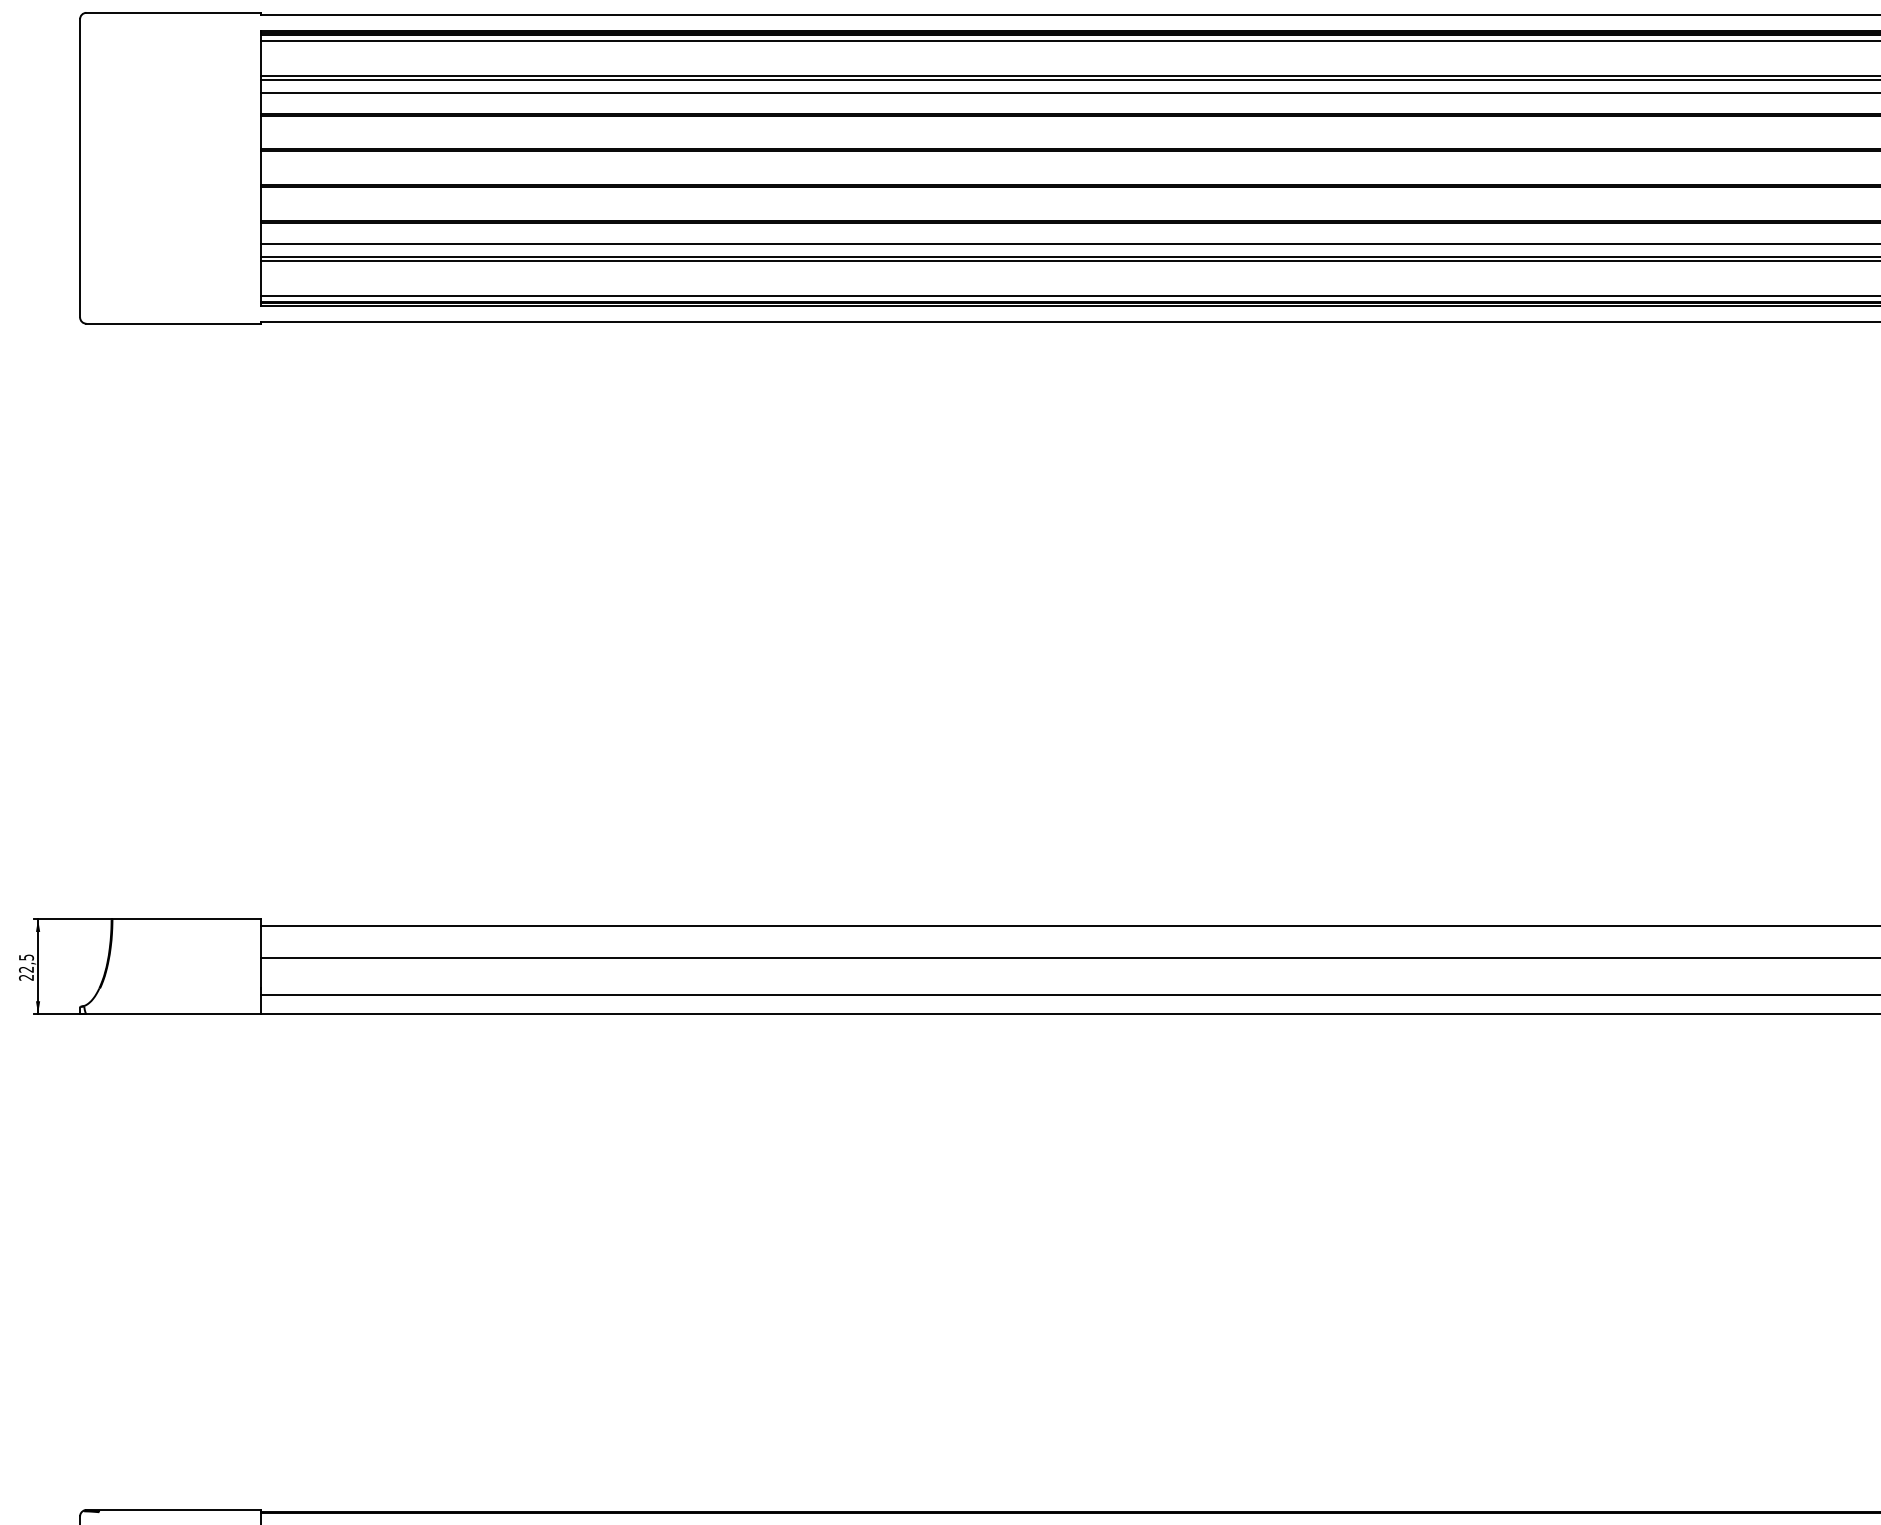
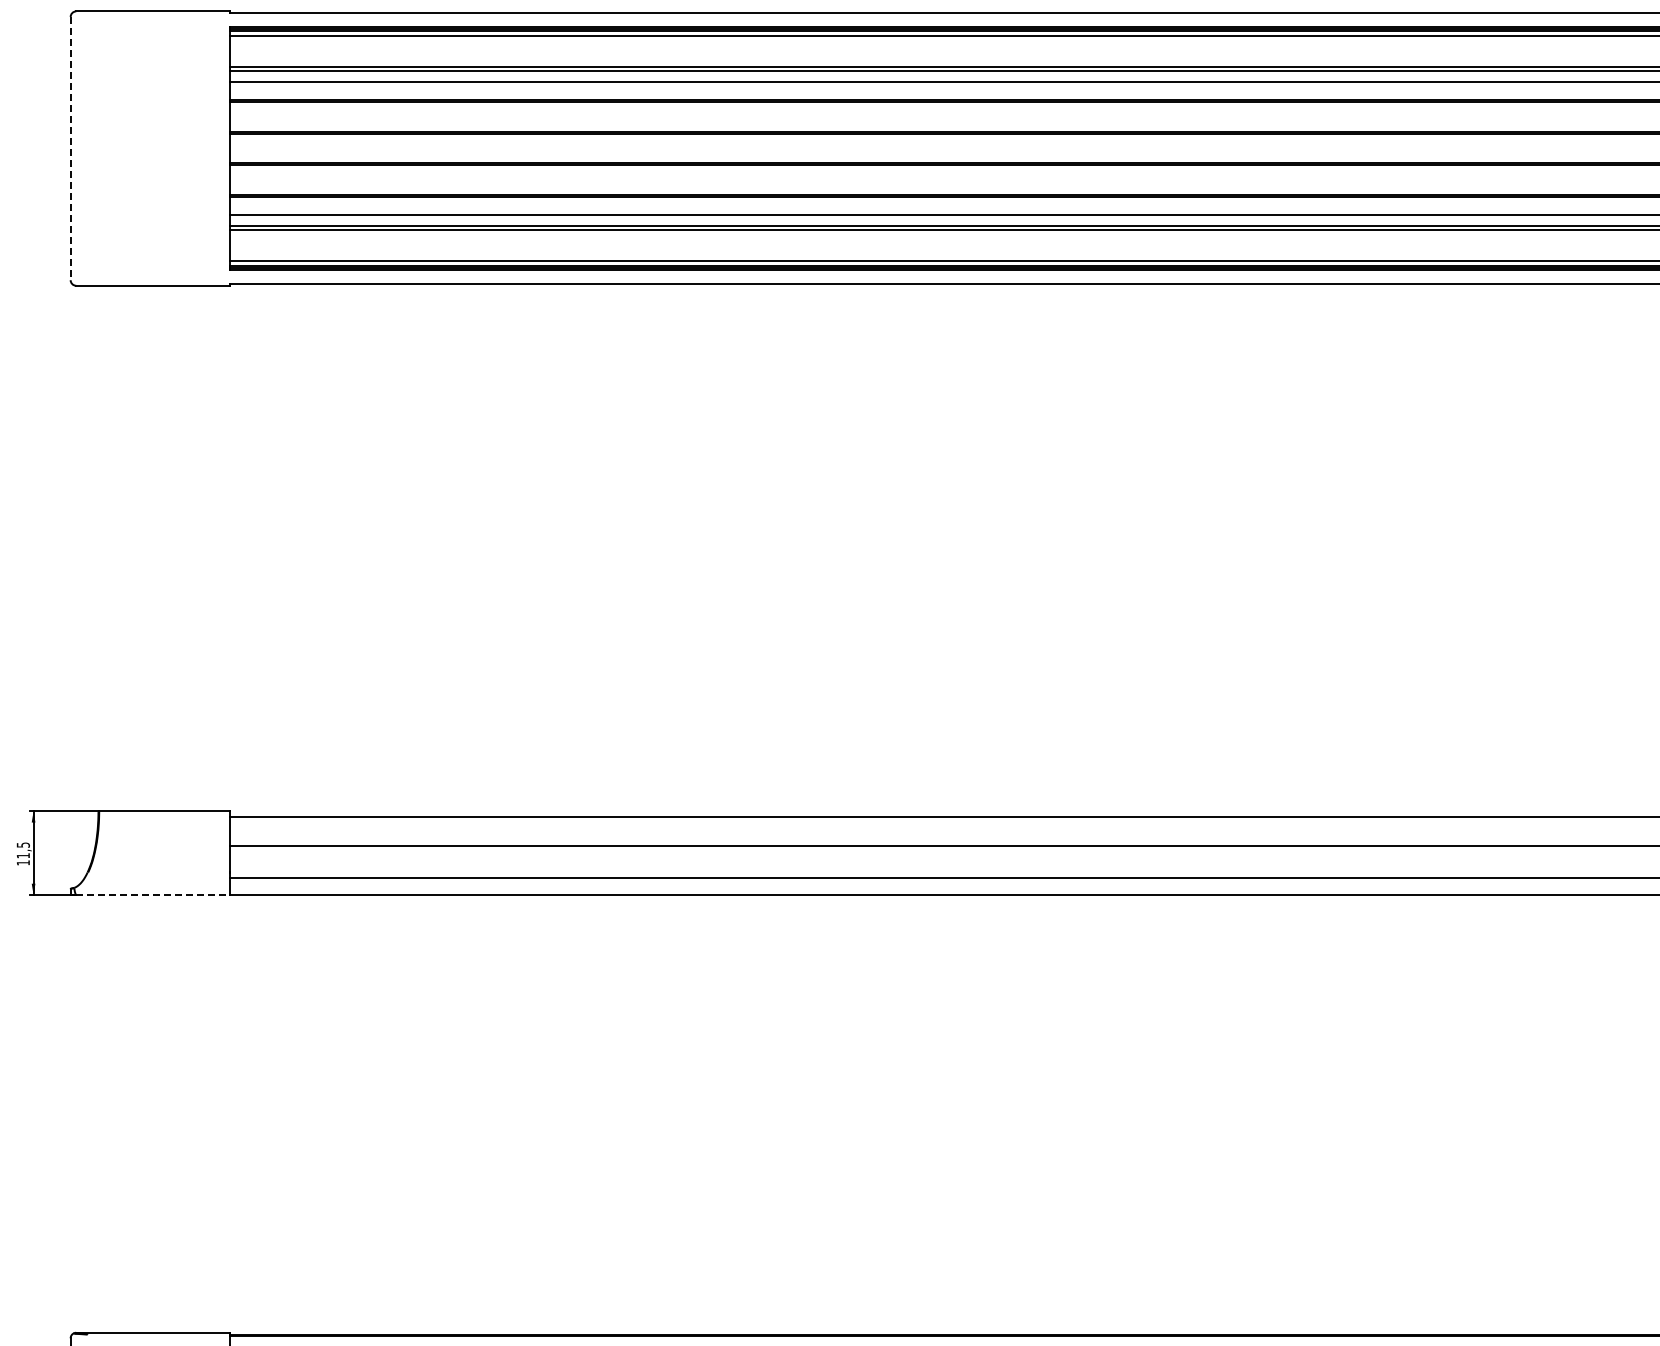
line: (79, 168) -> (70, 148), solid -> dashed
text: (25, 973) -> (22, 859), 22,5 -> 11,5
line: (173, 1013) -> (153, 894), solid -> dashed

